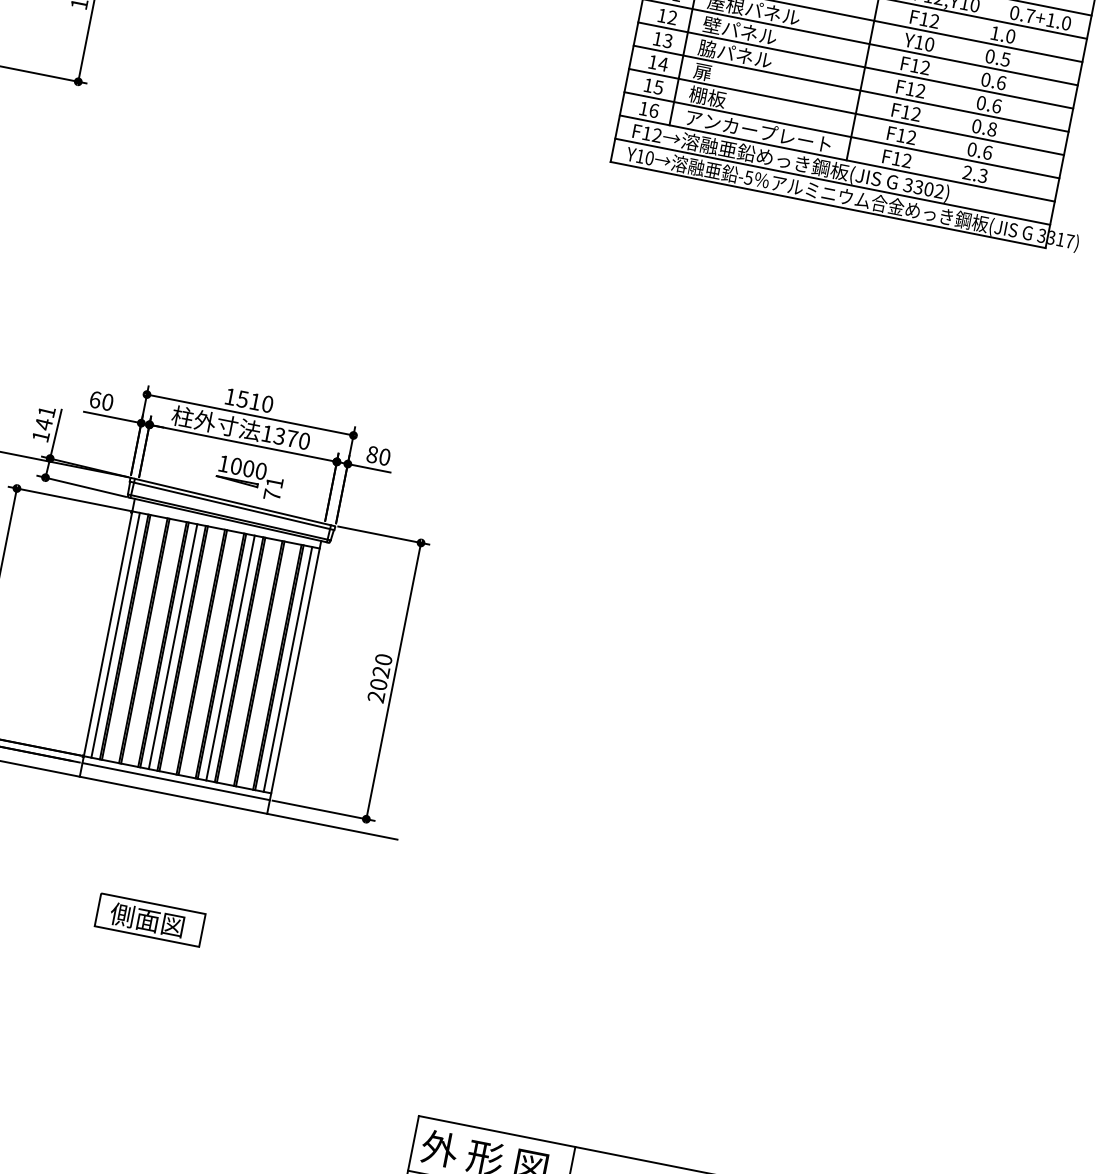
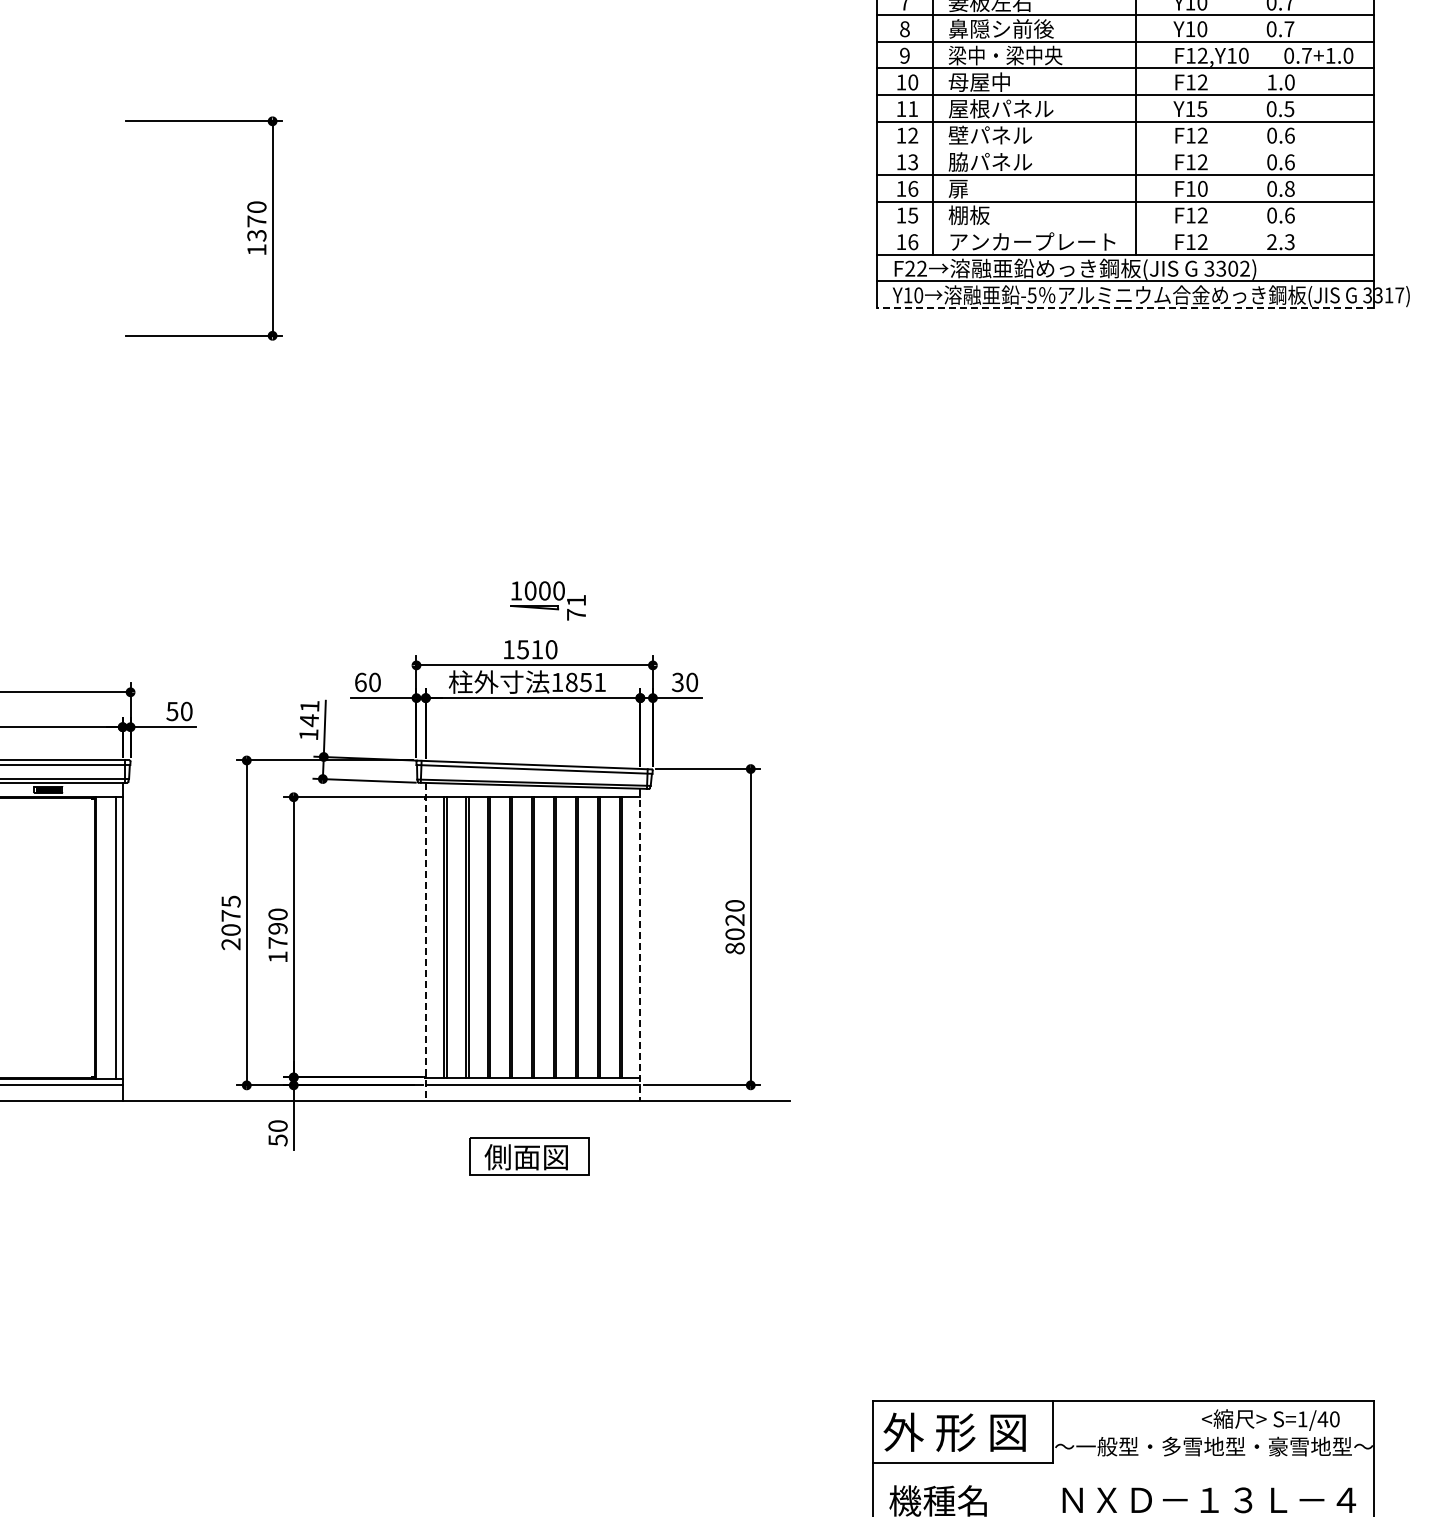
text: (929, 44) -> (1202, 108), Y10 -> Y15
text: (662, 63) -> (912, 188), 14 -> 16
line: (855, 65) -> (1125, 148), removed
text: (916, 113) -> (1202, 188), F12 -> F10
text: (647, 133) -> (910, 268), F12 -> F22
line: (841, 135) -> (1125, 228), removed
line: (828, 205) -> (1125, 308), solid -> dashed
text: (291, 438) -> (585, 682), 1370 -> 1851
text: (372, 453) -> (677, 681), 80 -> 30
part: (249, 477) -> (547, 600), moved
line: (115, 635) -> (434, 937), removed
line: (106, 638) -> (425, 942), solid -> dashed
line: (173, 646) -> (500, 937), removed
line: (230, 658) -> (565, 937), removed
line: (287, 669) -> (631, 937), removed
line: (294, 678) -> (640, 945), solid -> dashed
text: (375, 696) -> (734, 948), 2020 -> 8020
part: (150, 919) -> (529, 1156), moved

